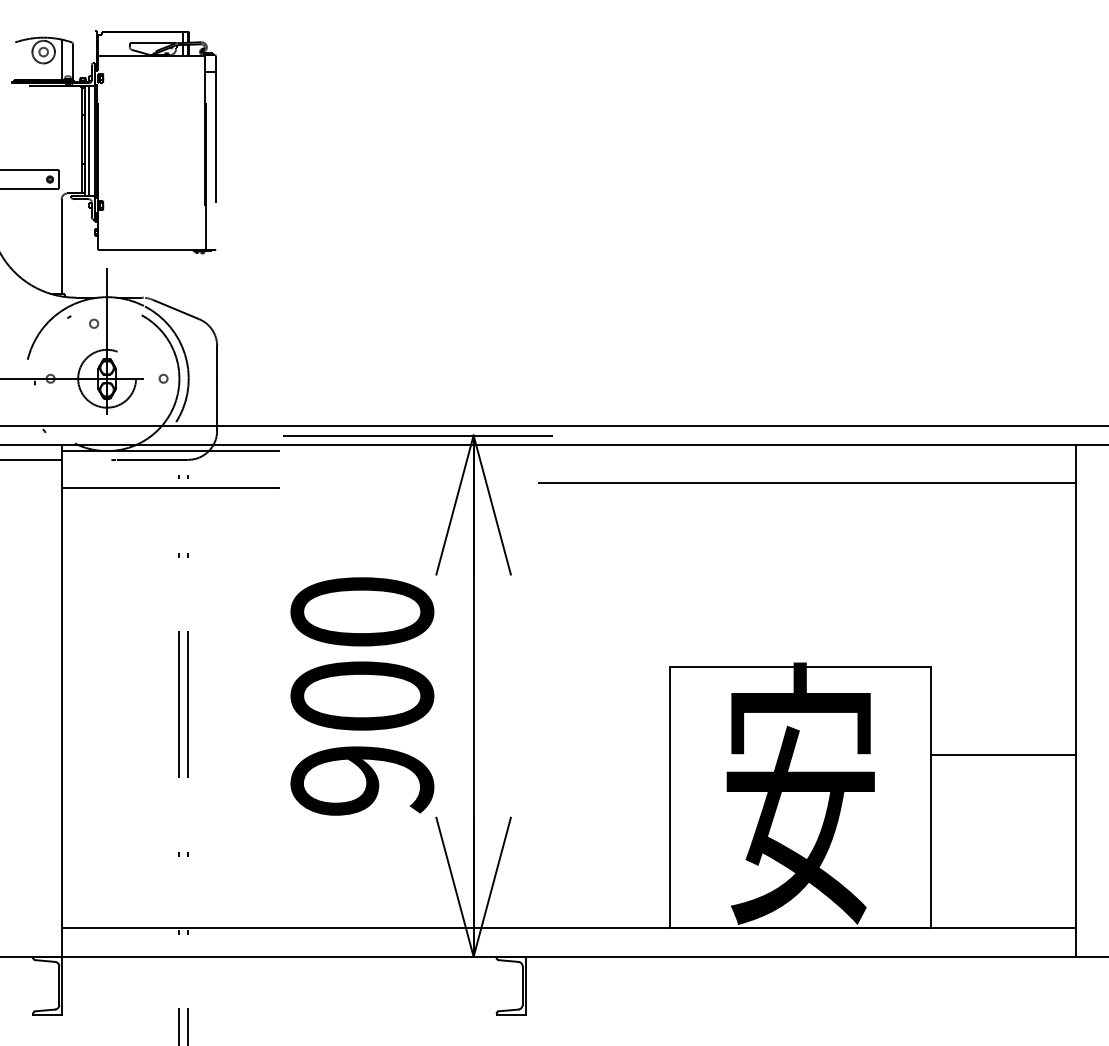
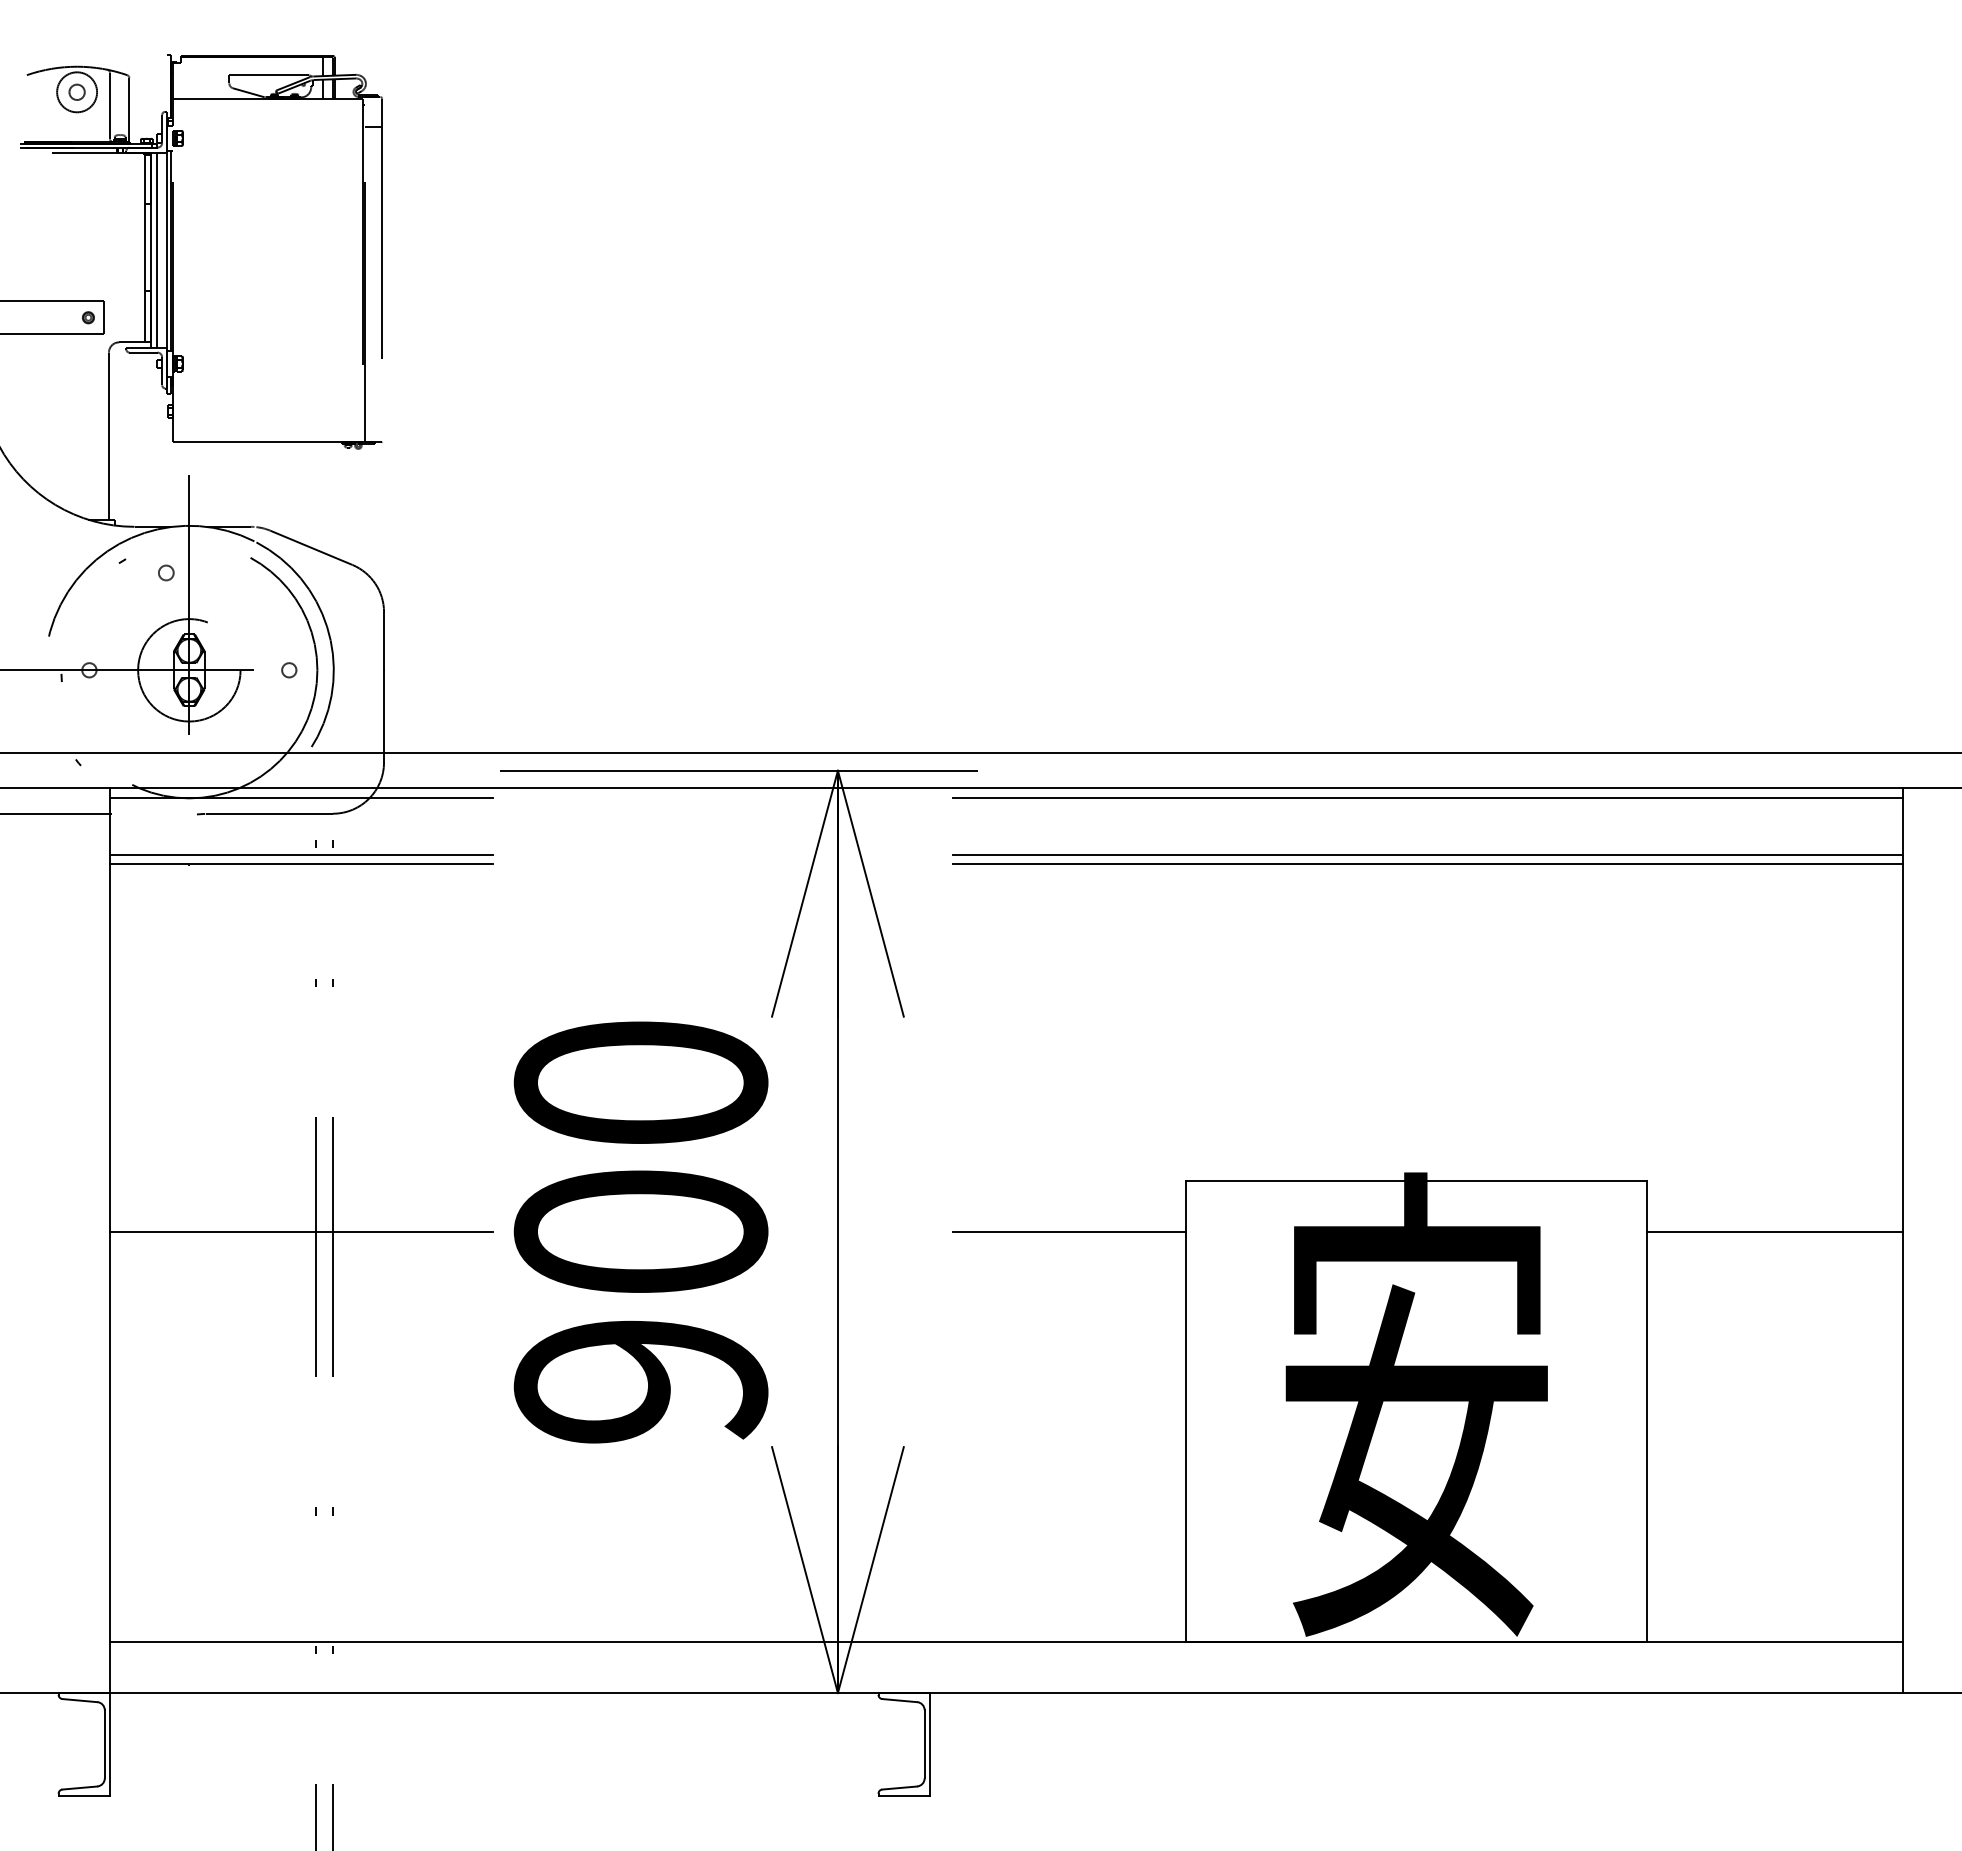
line: (806, 451) -> (1426, 798), added
line: (170, 483) -> (301, 855), added
line: (806, 488) -> (1426, 864), added
line: (170, 696) -> (301, 1232), added
line: (604, 696) -> (1069, 1232), added
line: (1002, 755) -> (1773, 1232), moved

